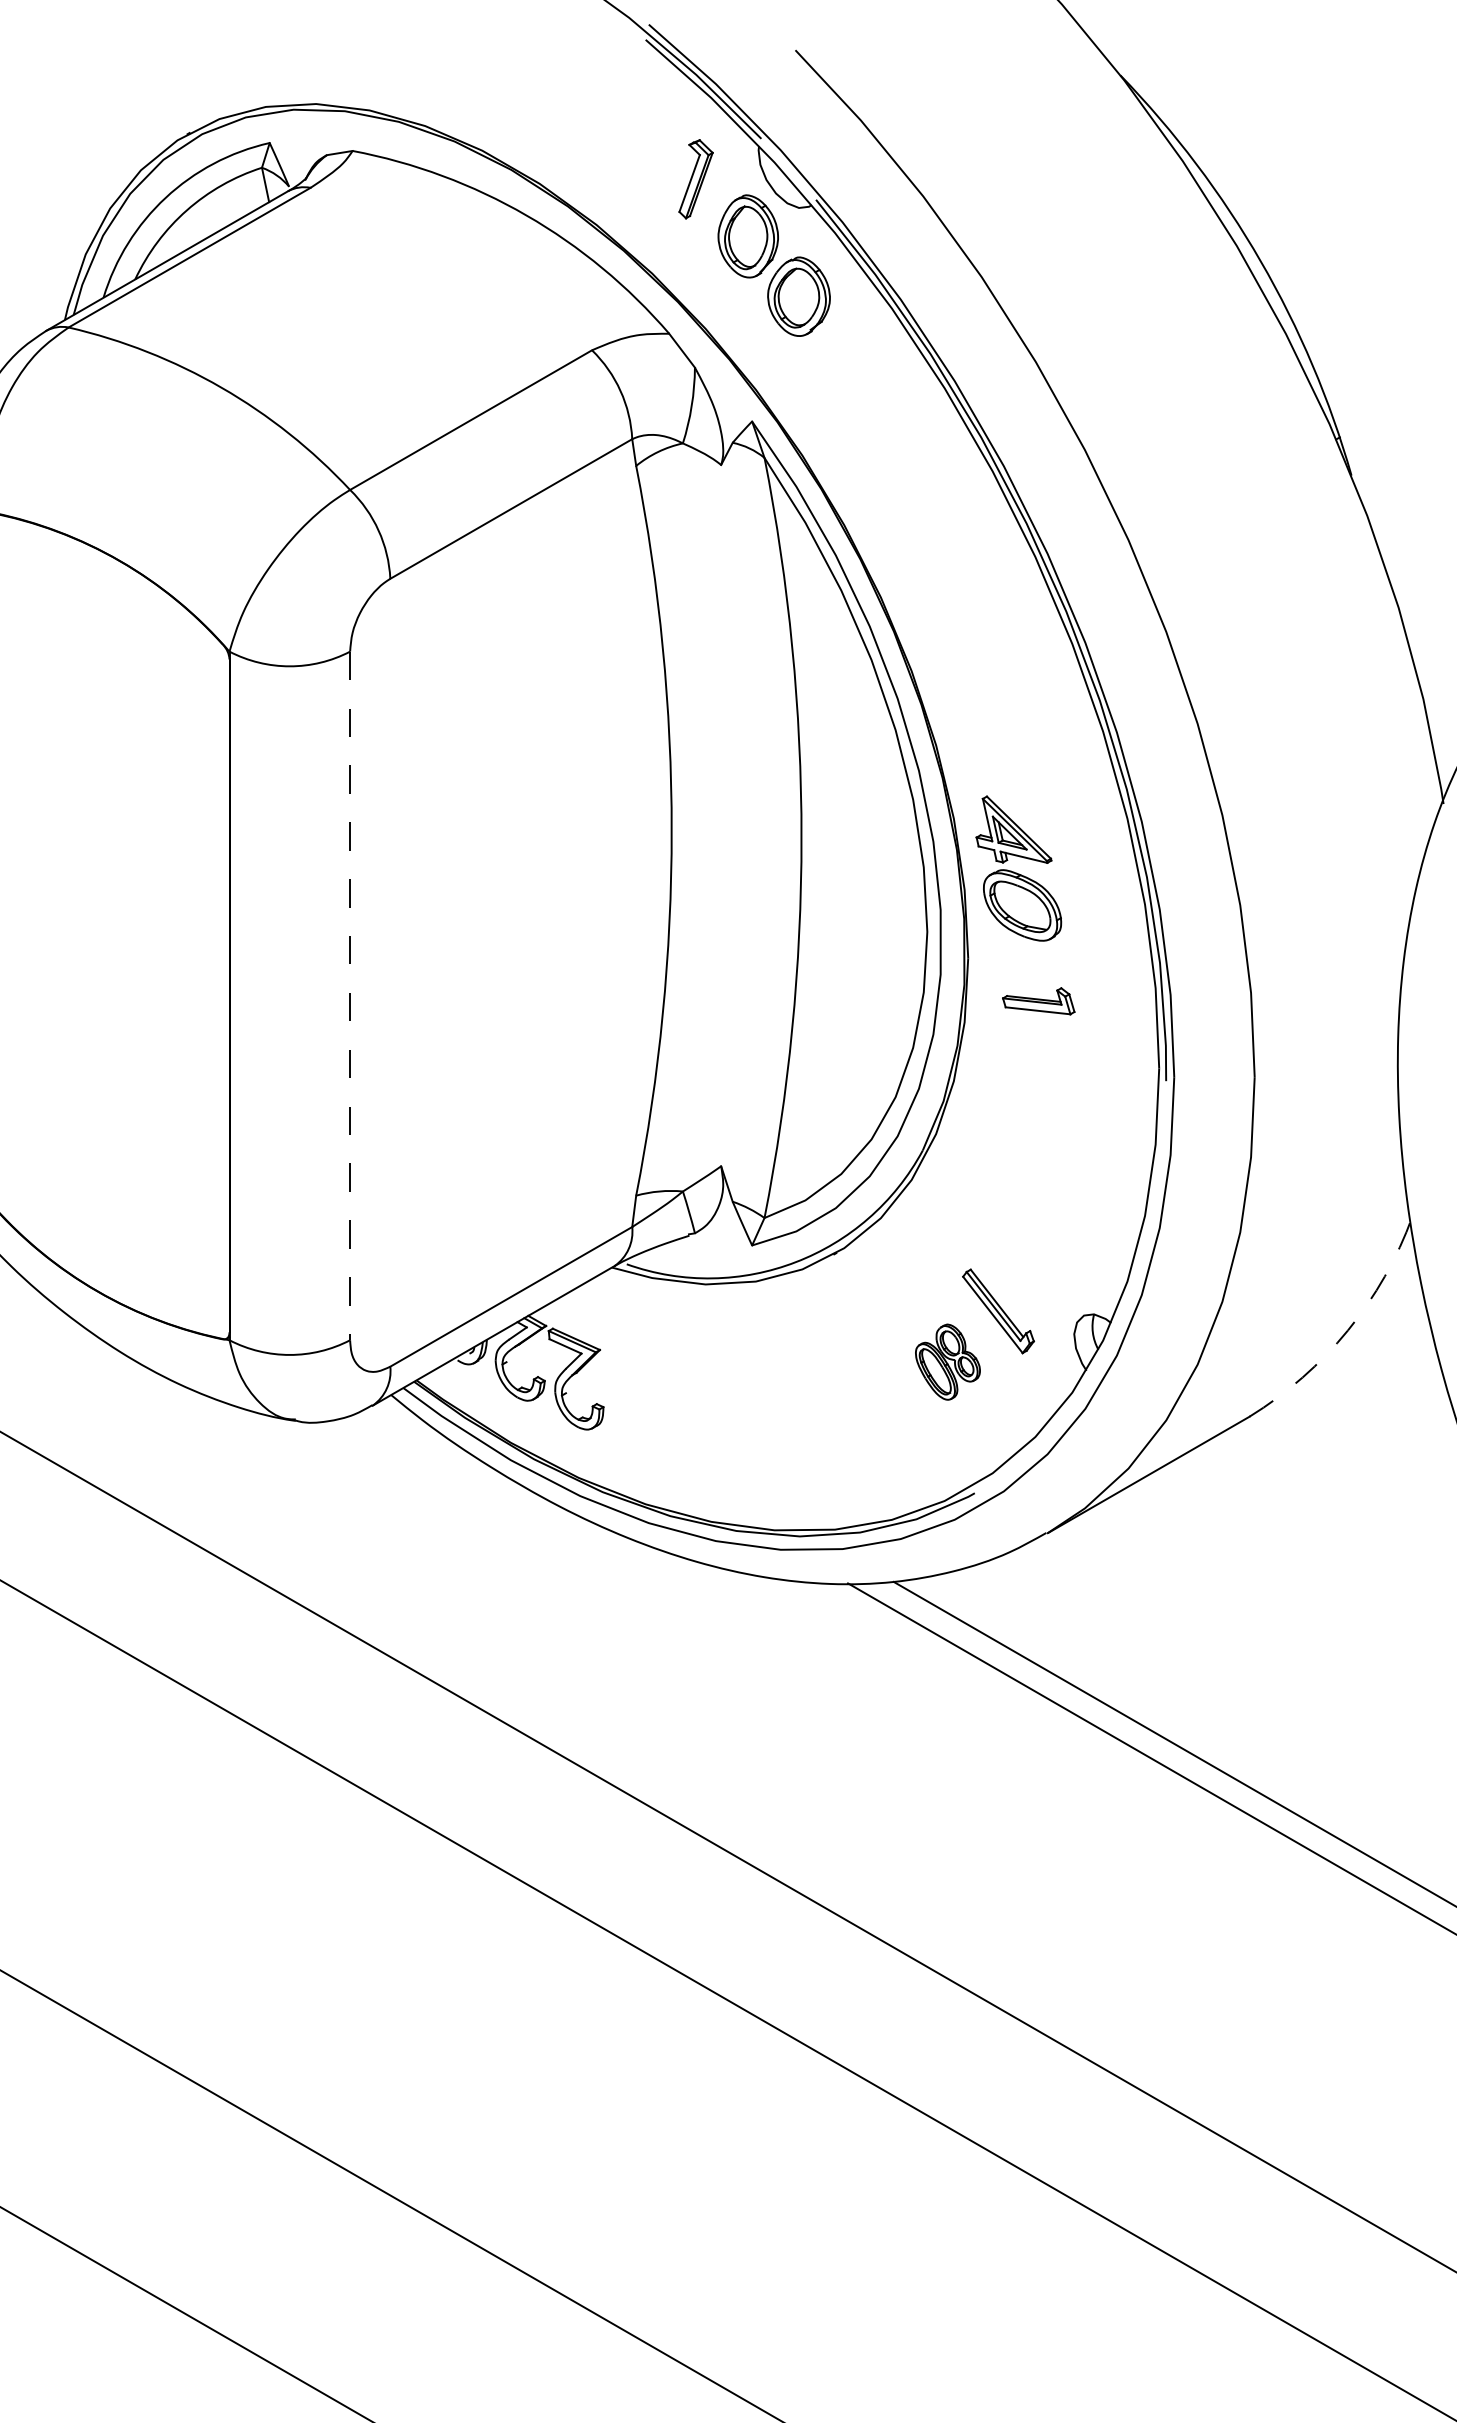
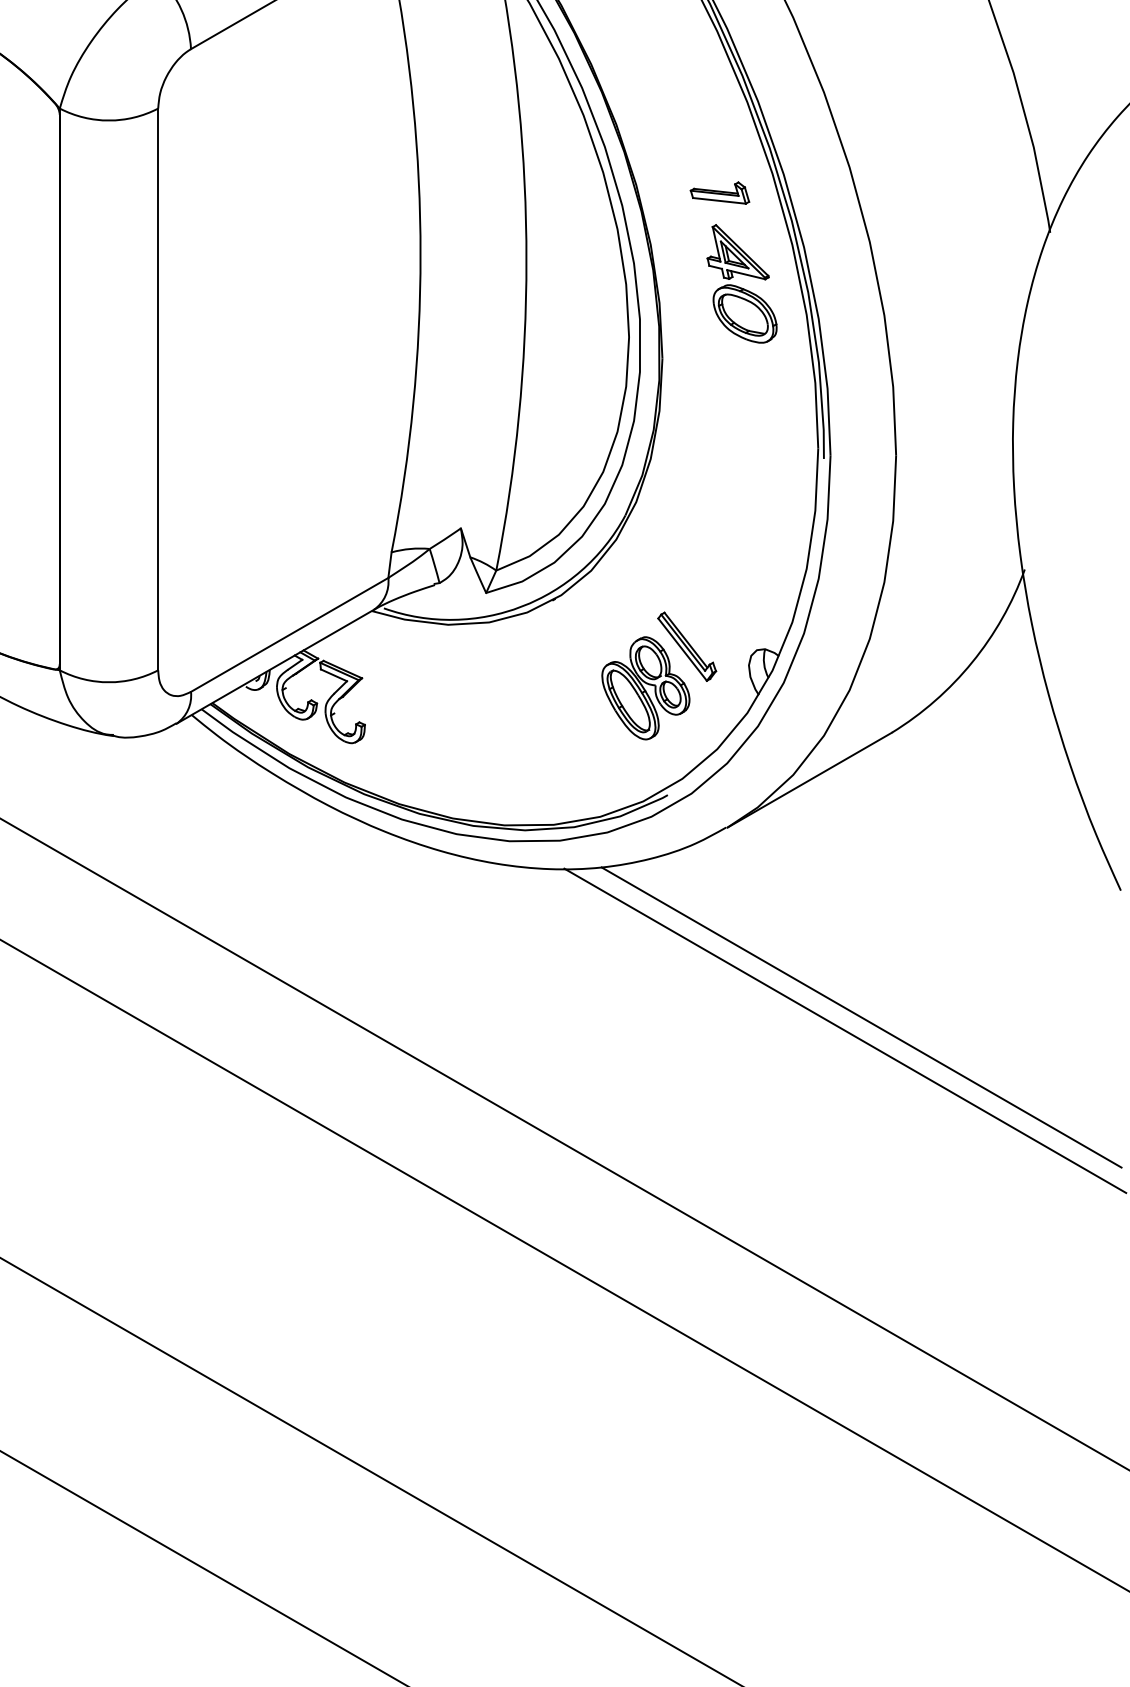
part: (1018, 868) -> (741, 283), moved
line: (350, 996) -> (158, 389), dashed -> solid
part: (1038, 1001) -> (719, 193), moved
arc: (1347, 1330) -> (971, 662), dashed -> solid
part: (947, 1361) -> (645, 687), size x1.67

